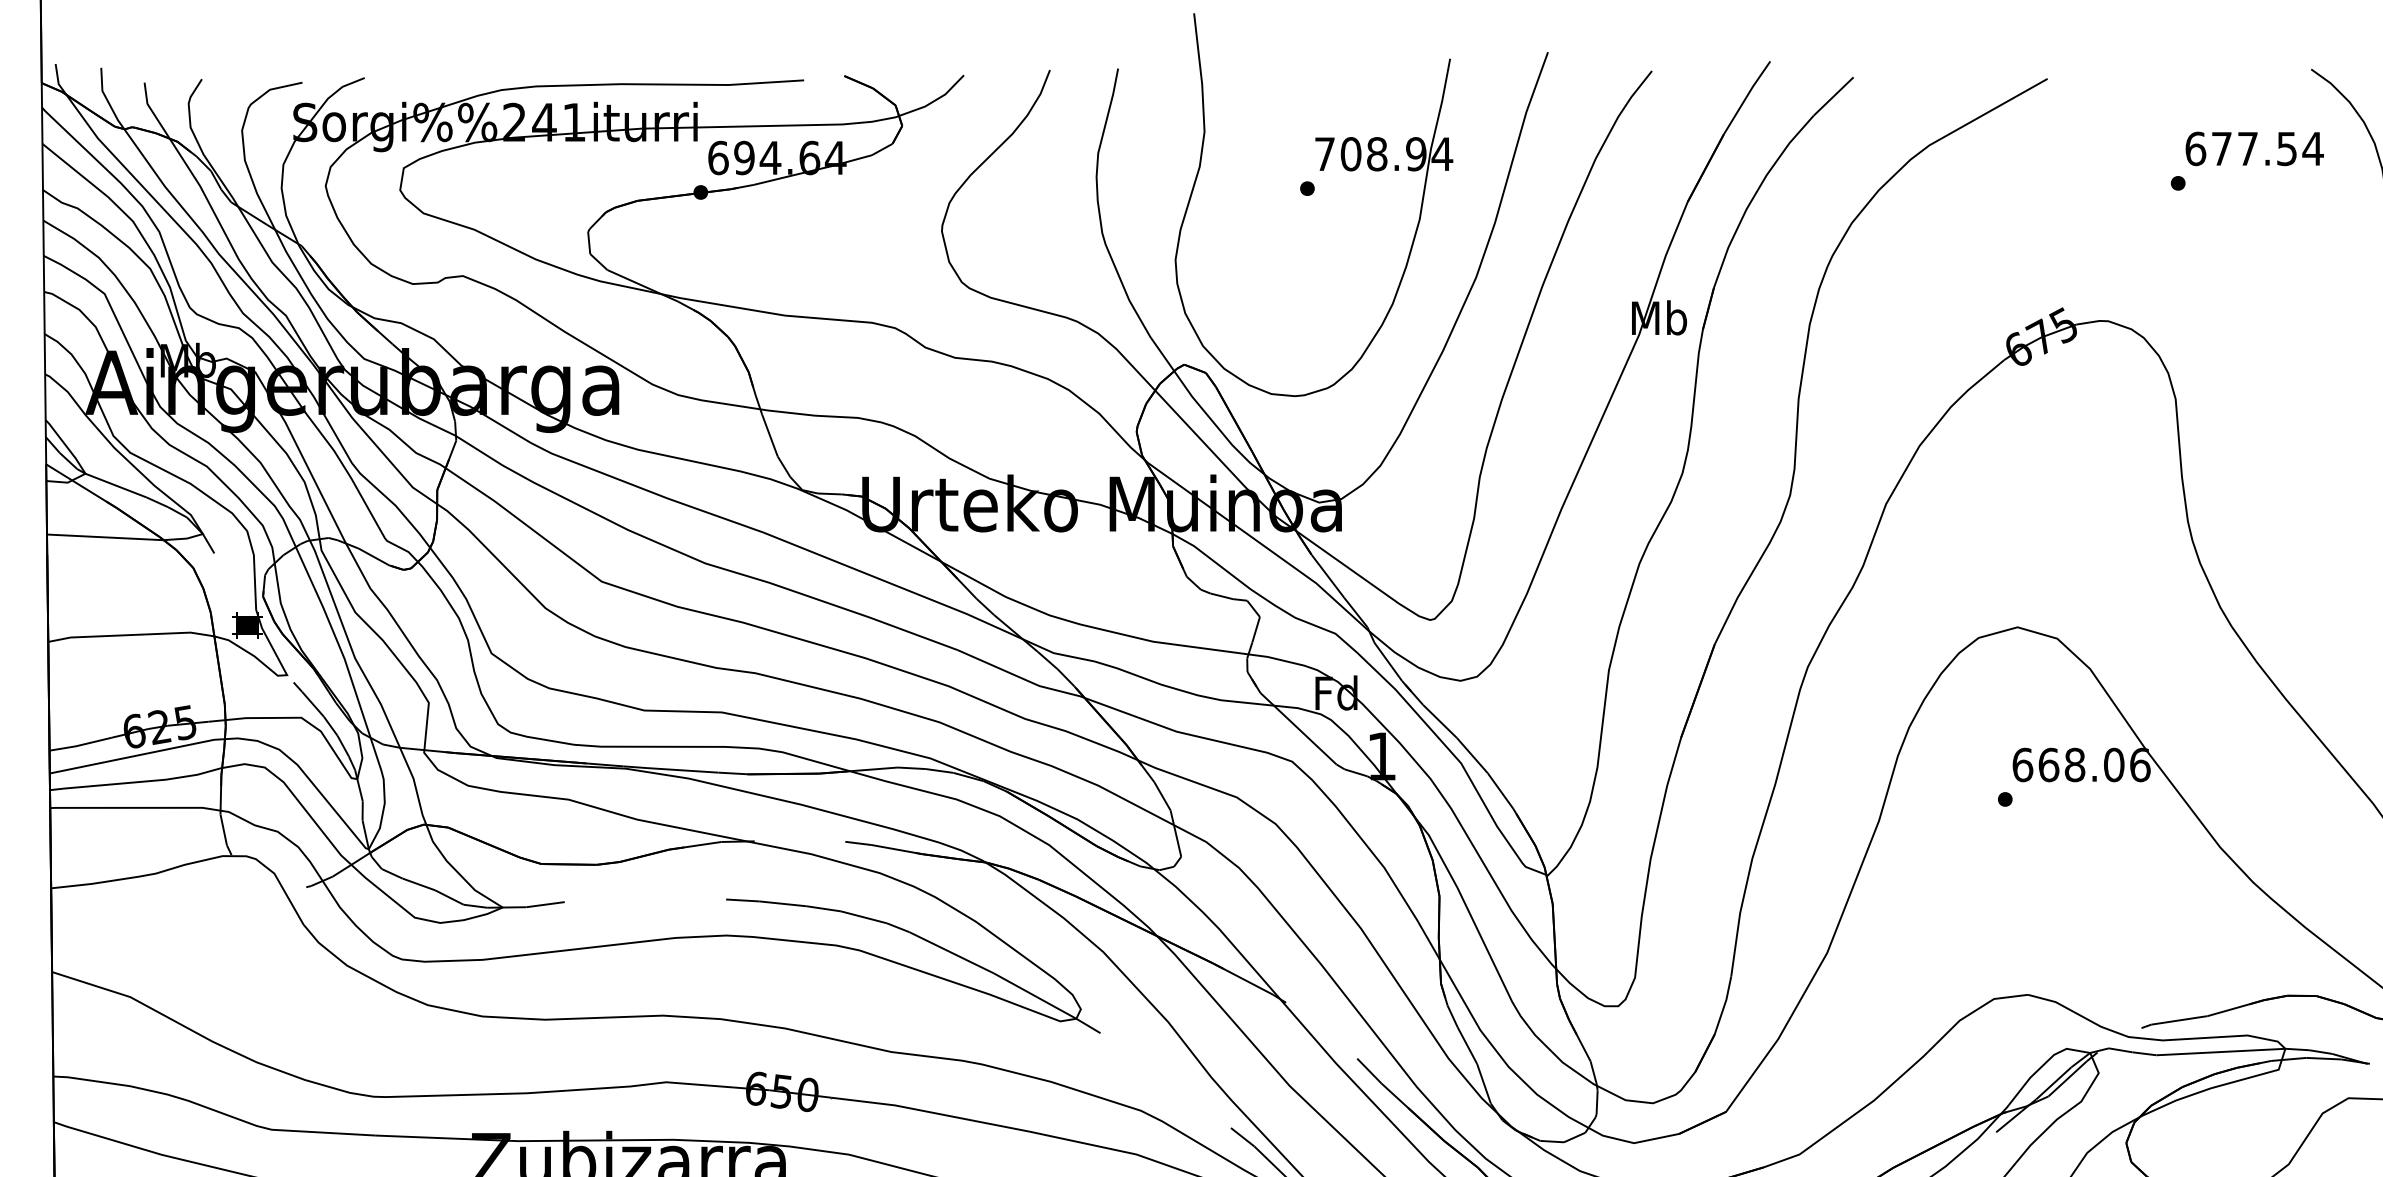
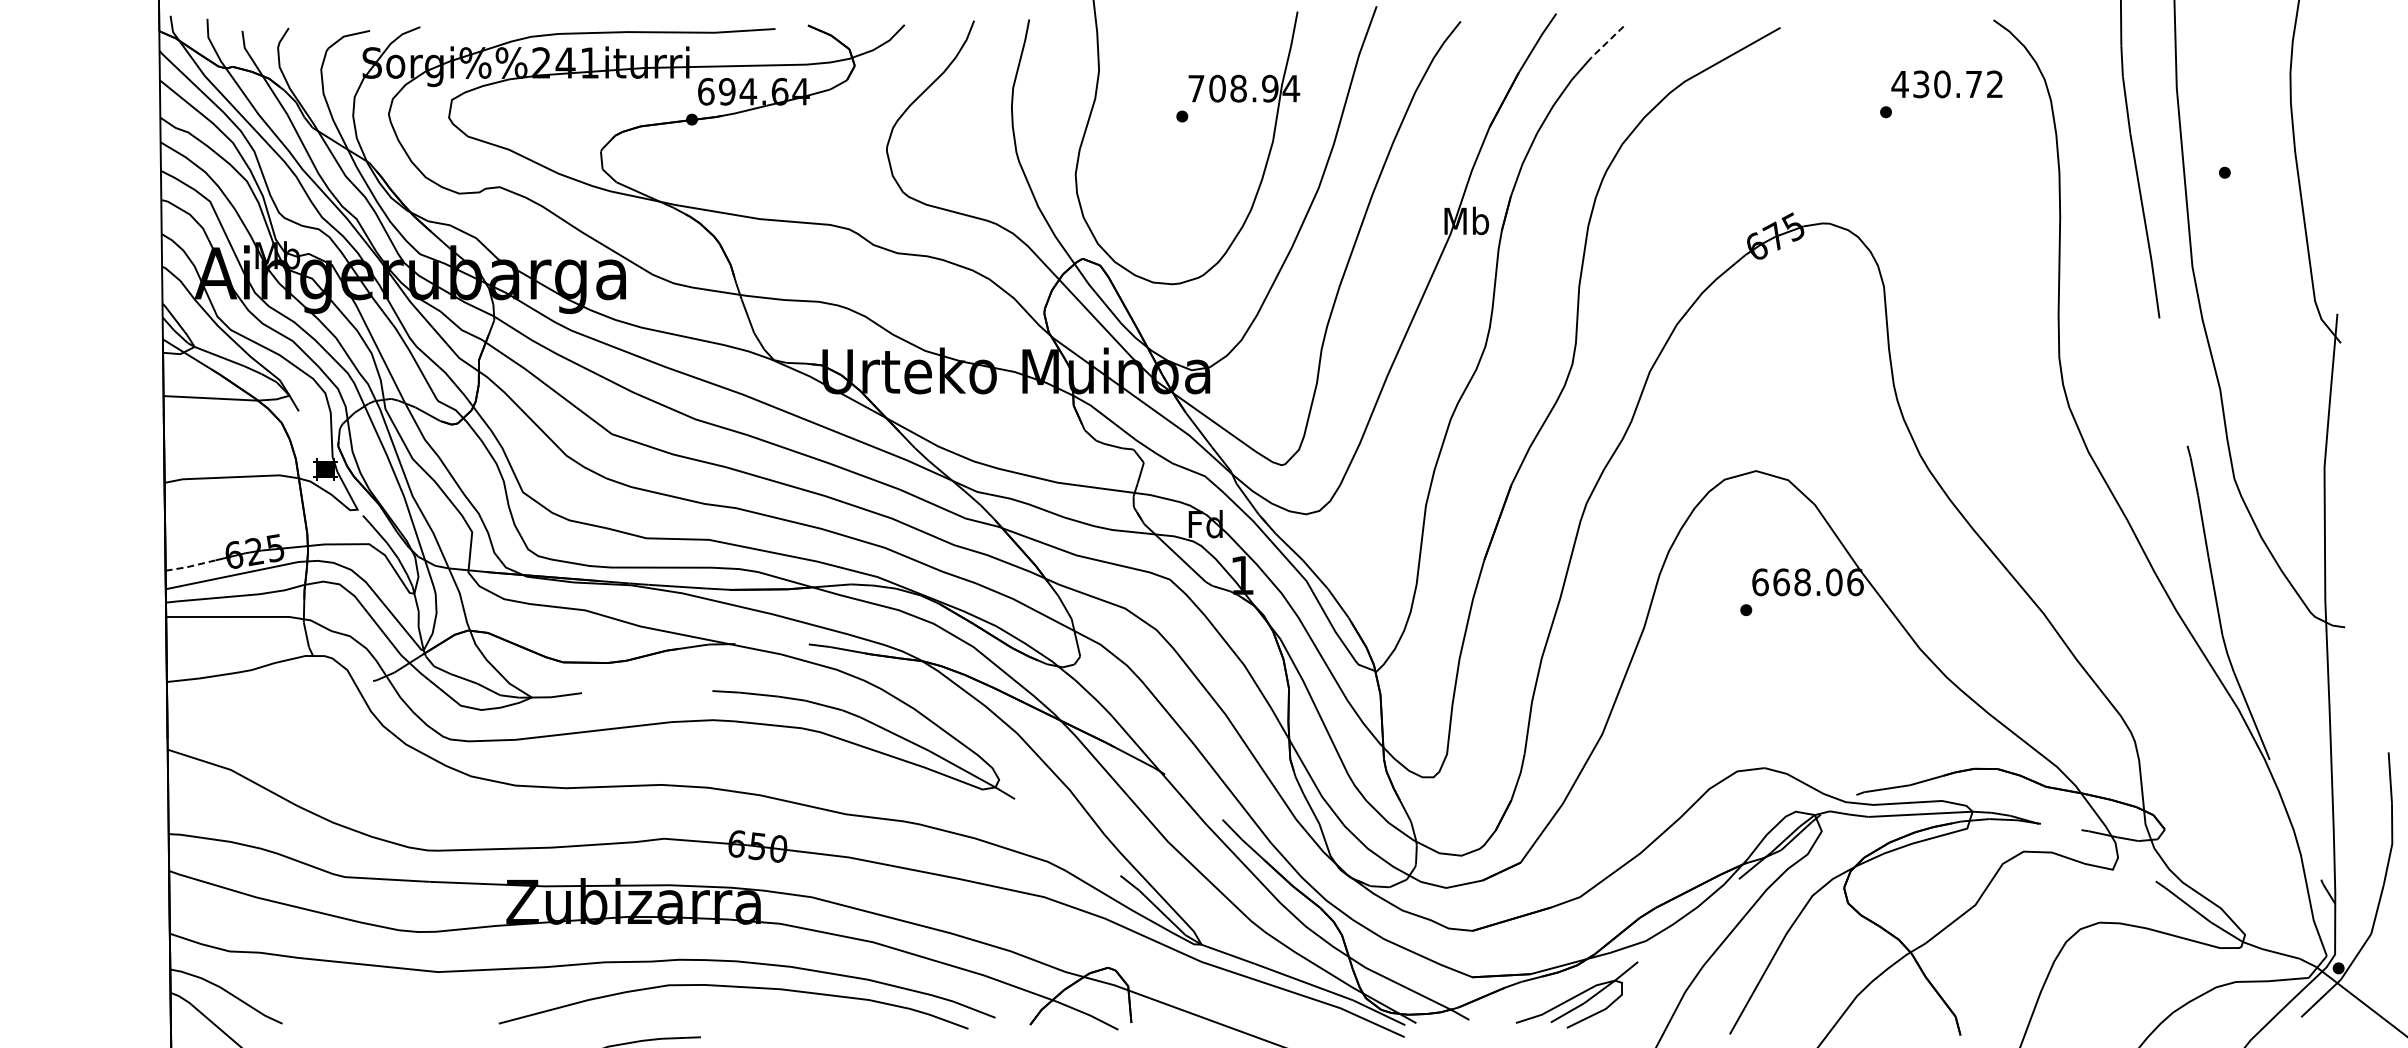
line: (1833, 97) -> (1607, 42), solid -> dashed
text: (2254, 149) -> (1947, 84), 677.54 -> 430.72
line: (80, 745) -> (190, 566), solid -> dashed

